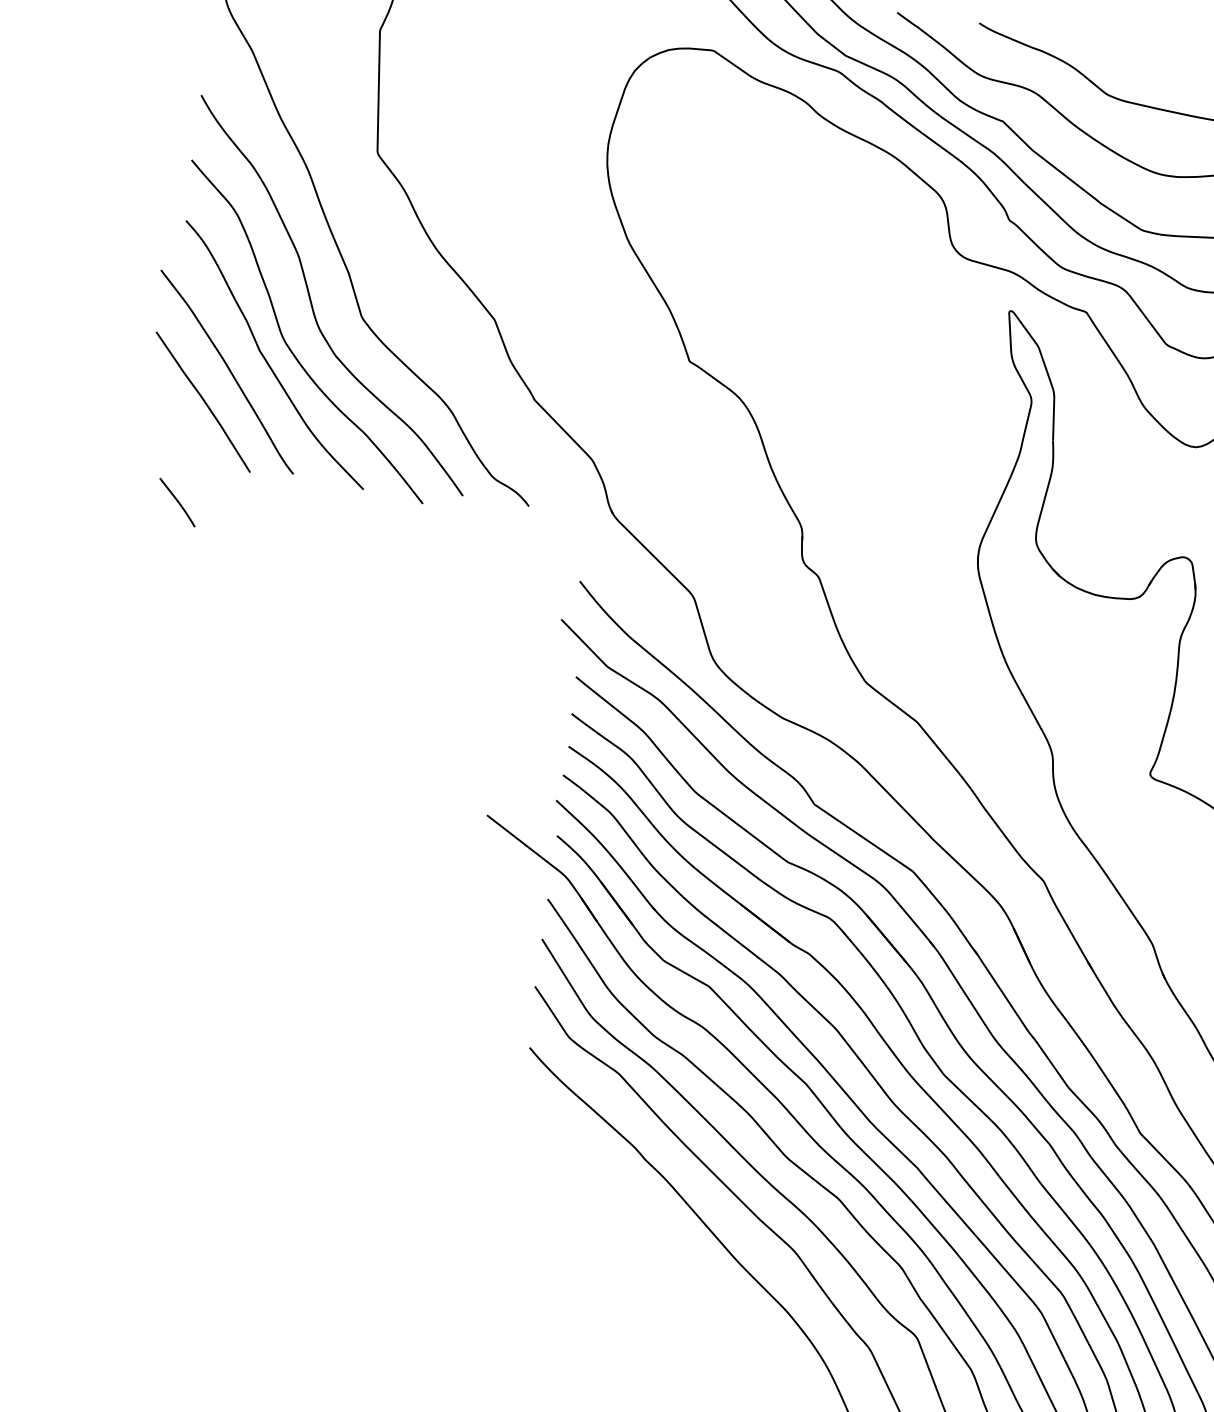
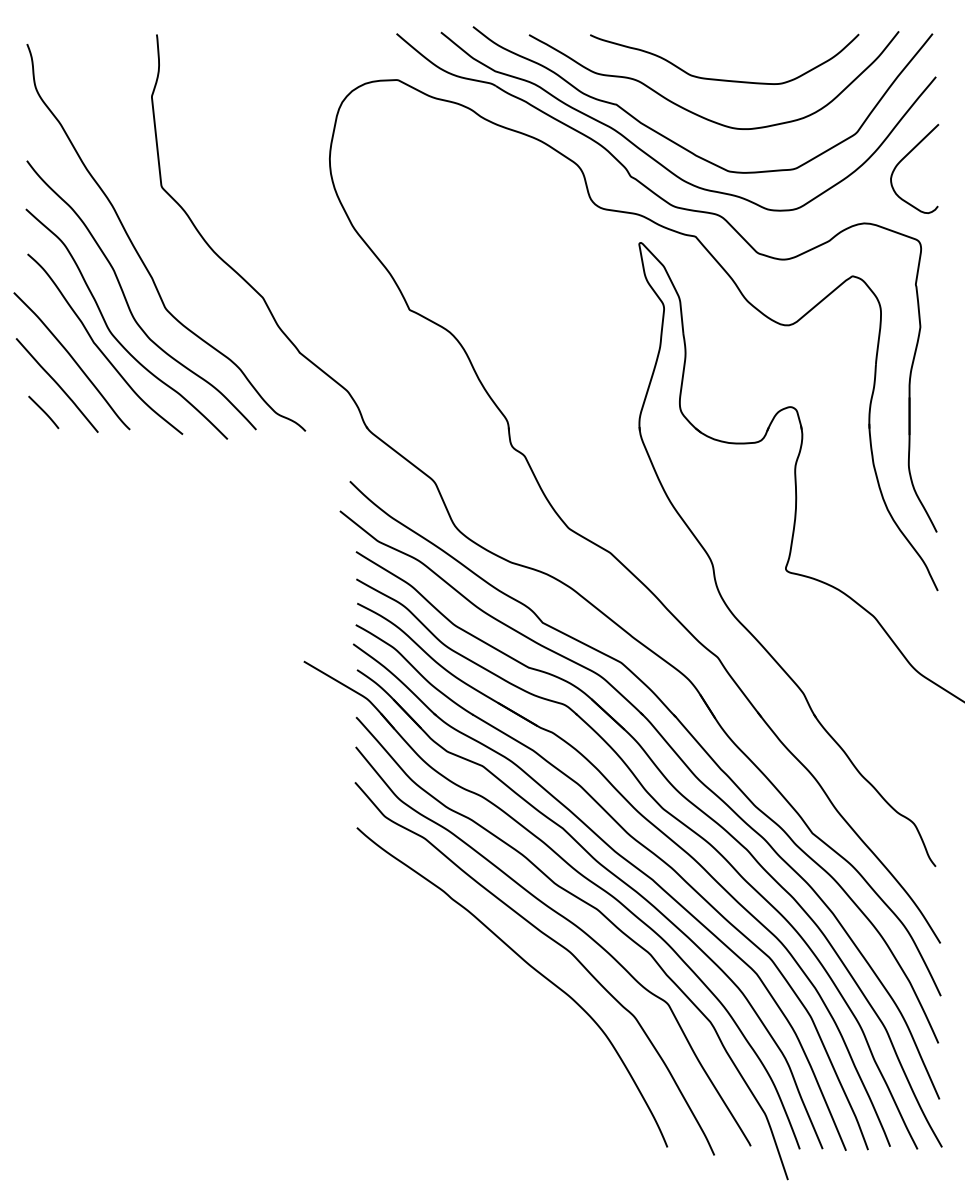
line: (177, 502) -> (43, 412), moved

